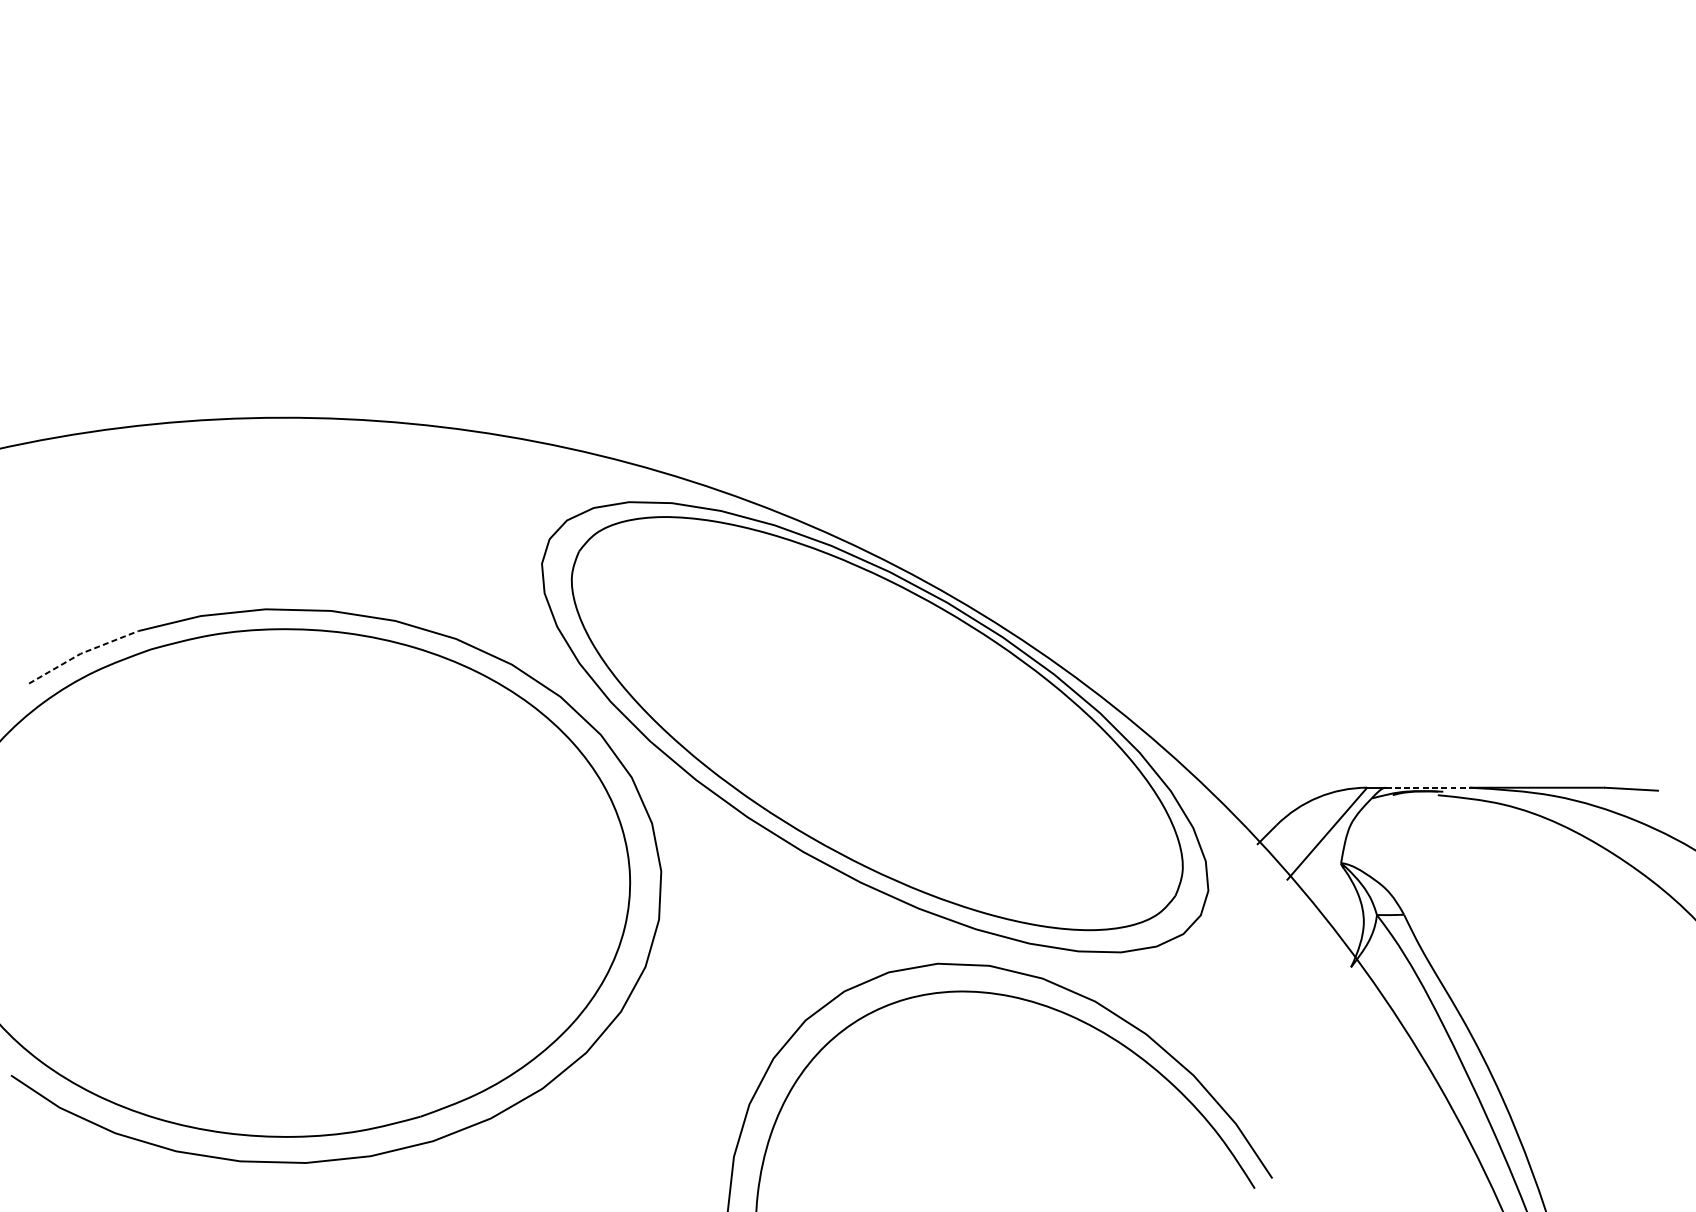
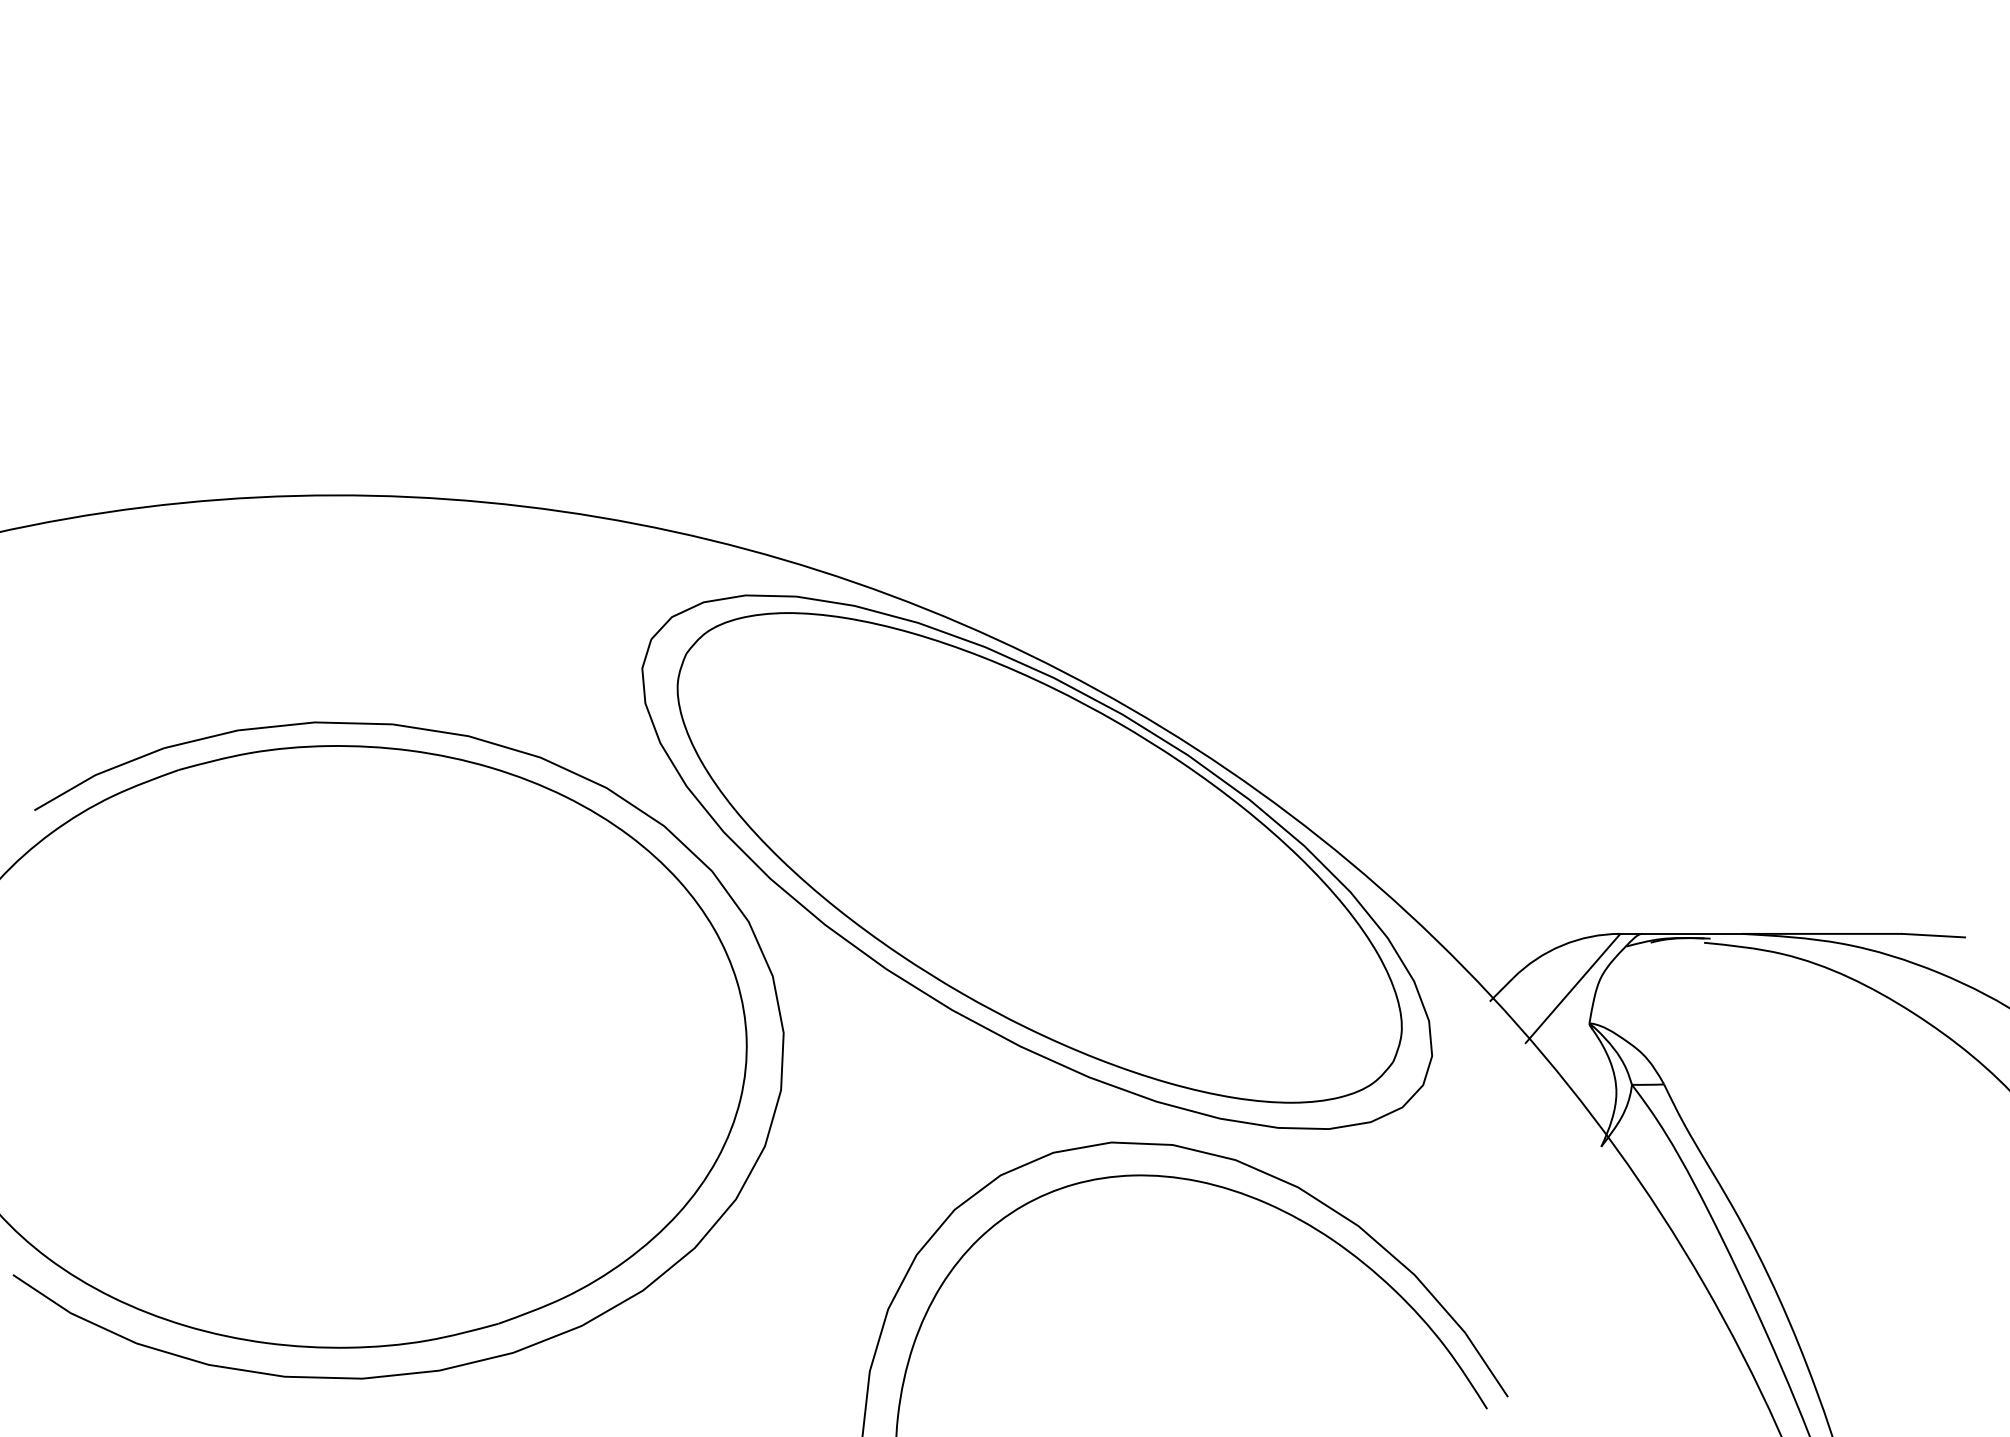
line: (81, 653) -> (96, 774), dashed -> solid
line: (1427, 787) -> (1691, 933), dashed -> solid

